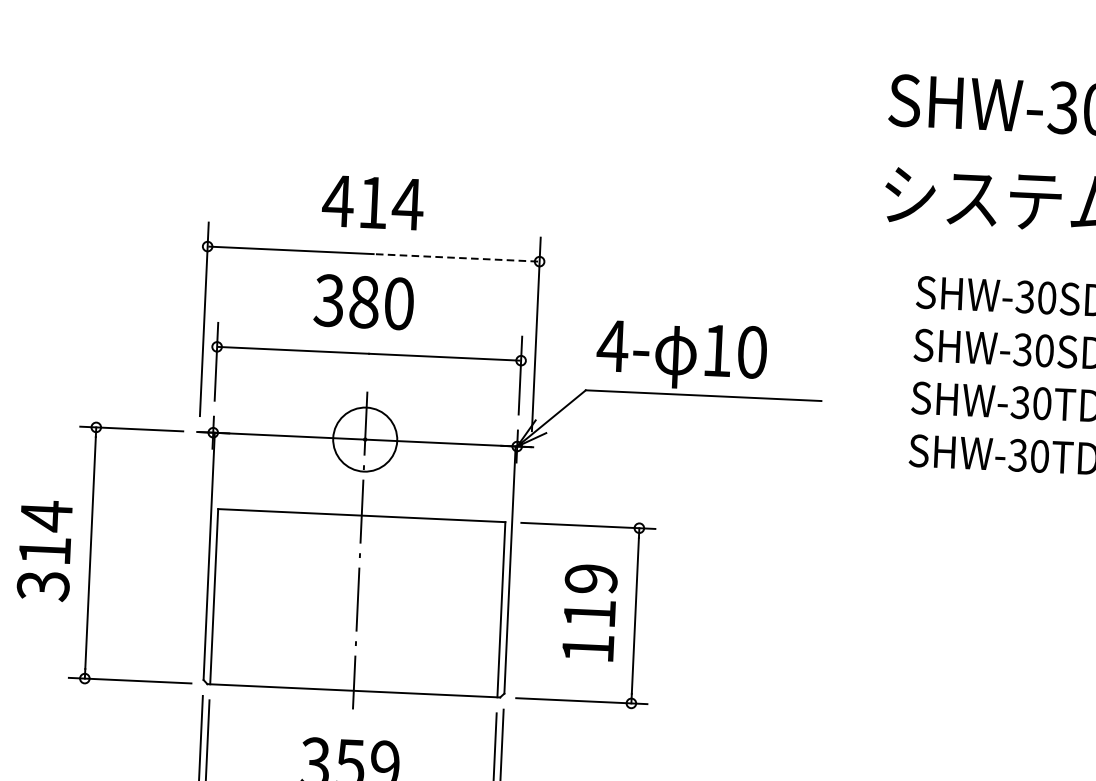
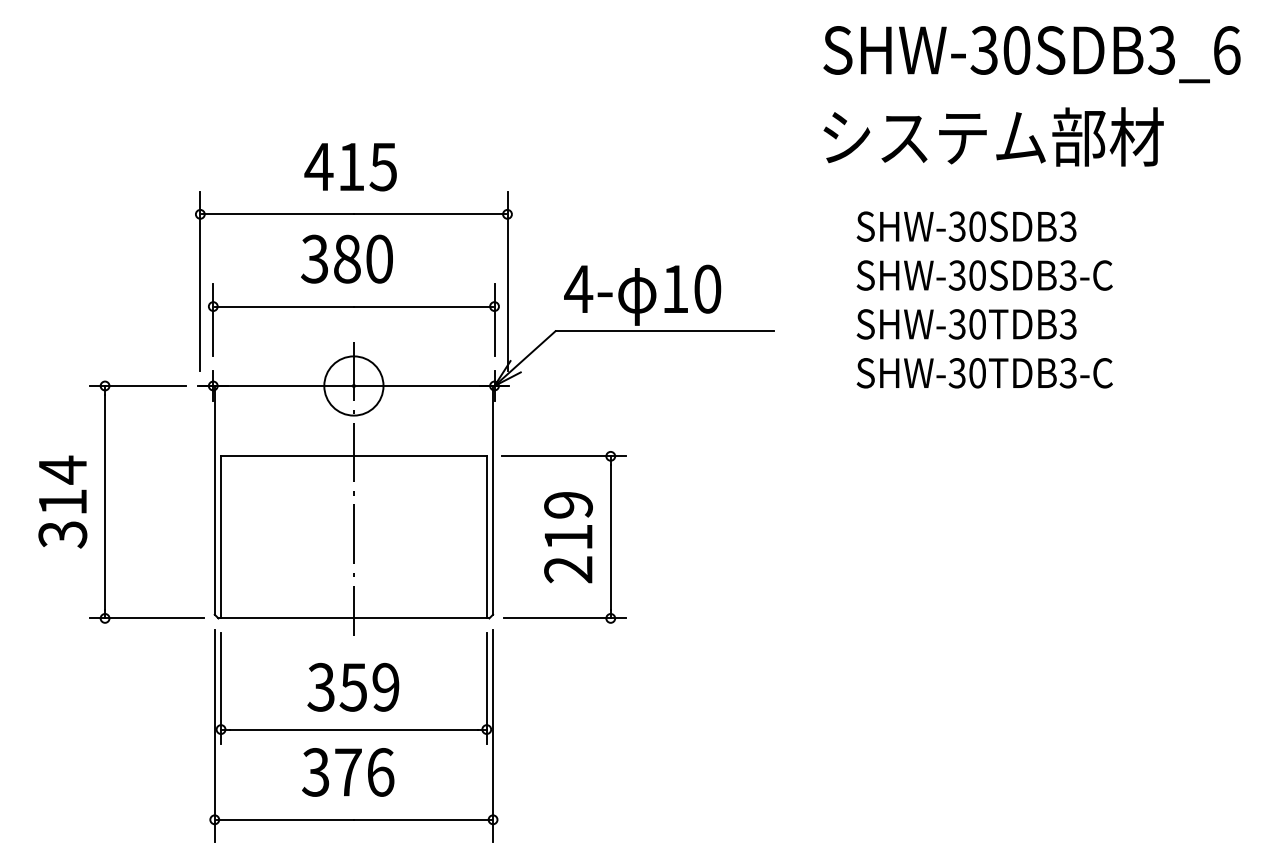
text: (407, 204) -> (383, 167), 414 -> 415
line: (455, 257) -> (429, 214), dashed -> solid
text: (588, 648) -> (568, 569), 119 -> 219

